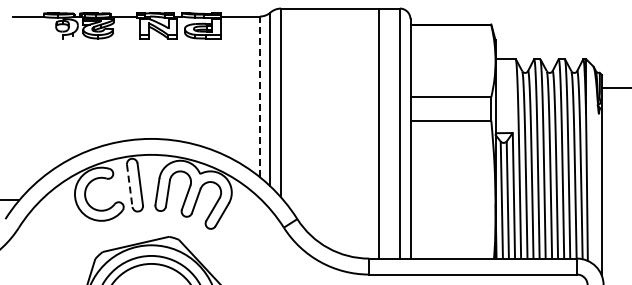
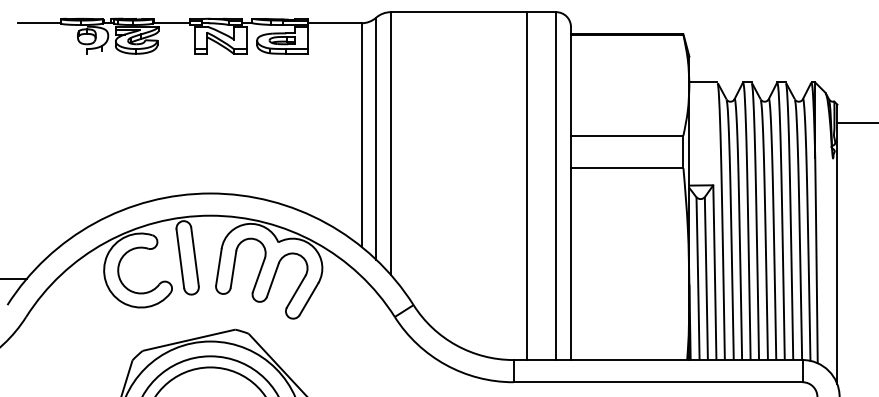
line: (259, 96) -> (360, 134), dashed -> solid
line: (129, 186) -> (180, 259), dashed -> solid

